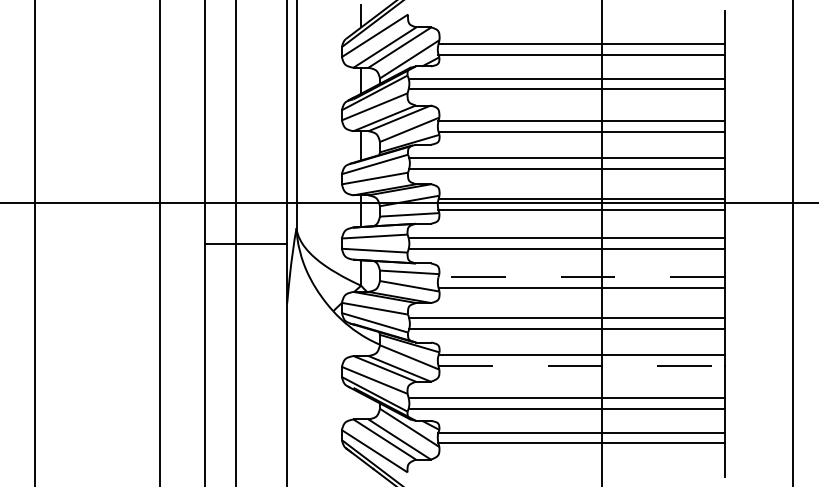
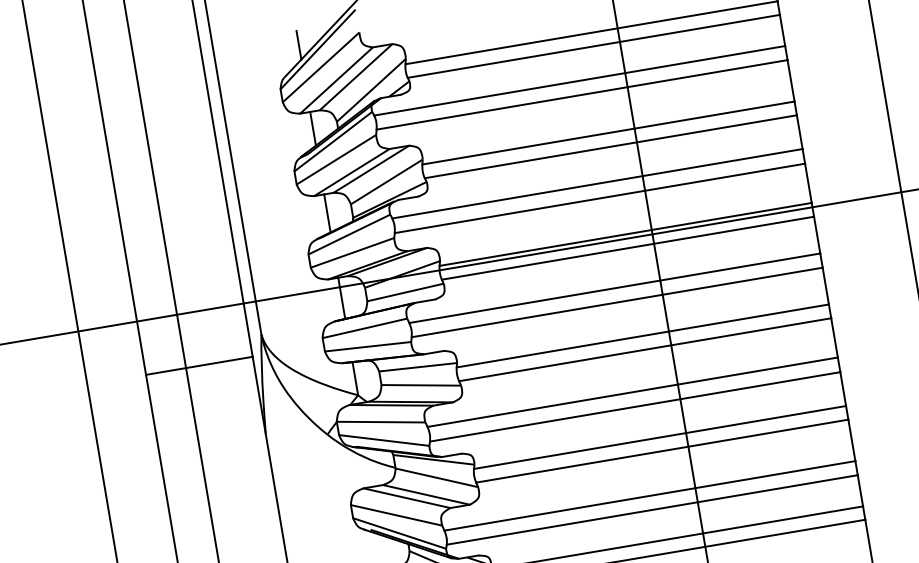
line: (581, 277) -> (642, 336), dashed -> solid
line: (582, 365) -> (663, 450), dashed -> solid

